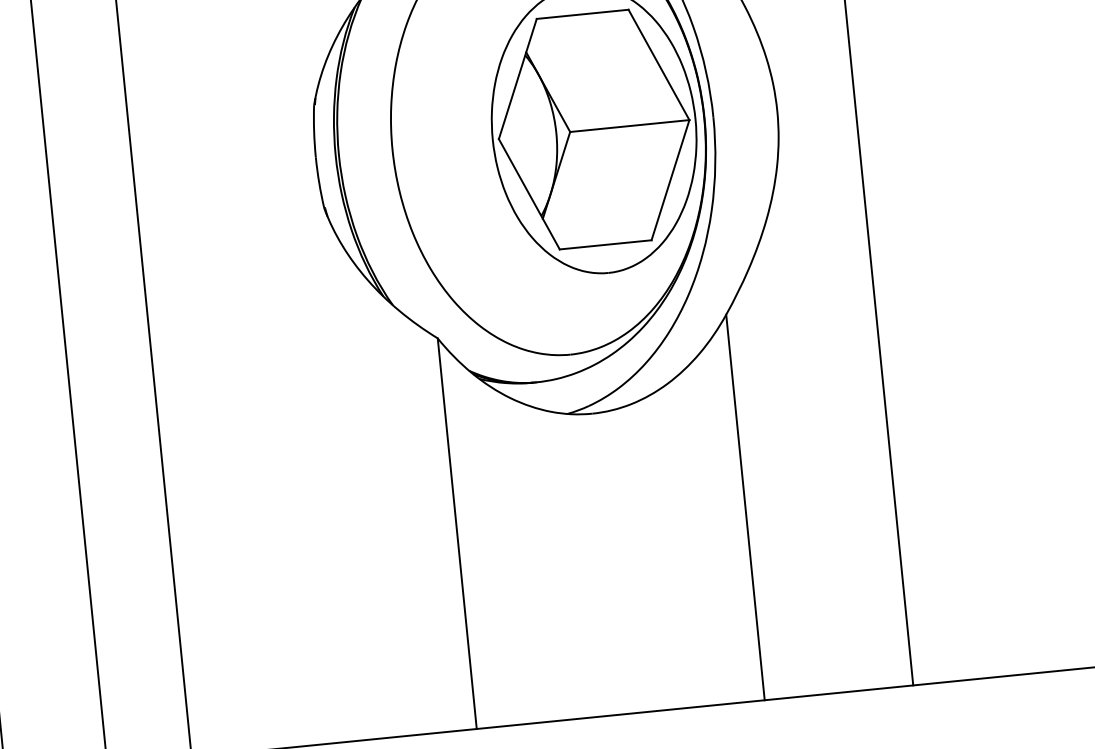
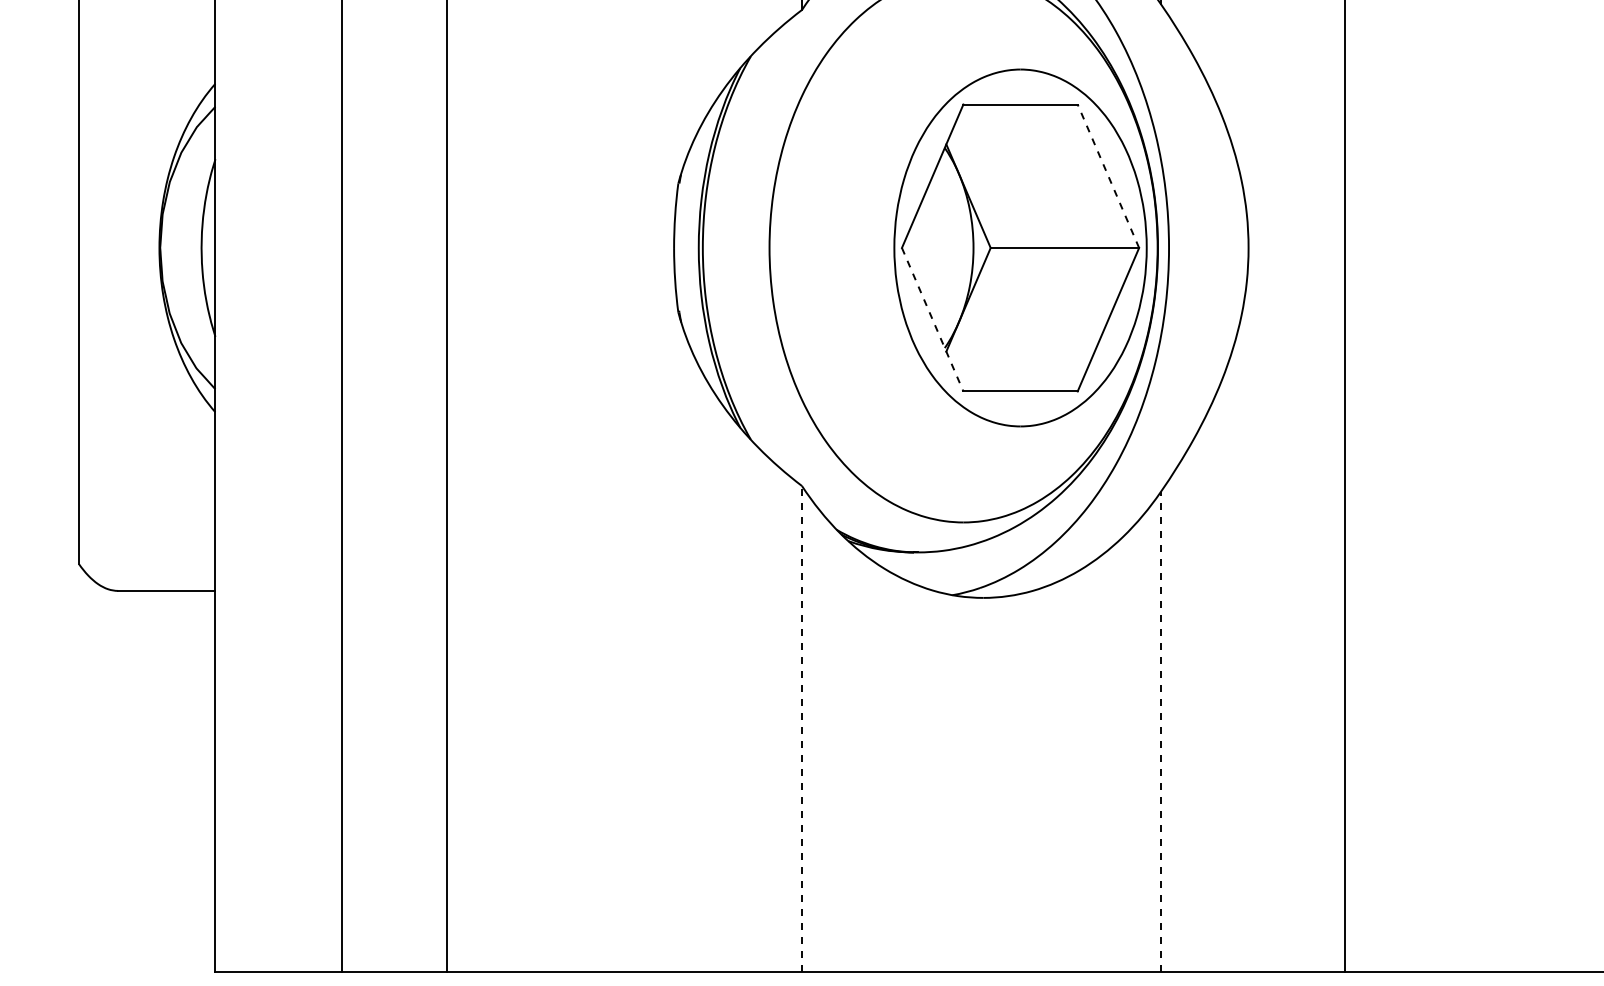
line: (658, 64) -> (1108, 175), solid -> dashed
line: (529, 194) -> (932, 320), solid -> dashed
line: (745, 507) -> (1160, 732), solid -> dashed
line: (457, 533) -> (802, 728), solid -> dashed

